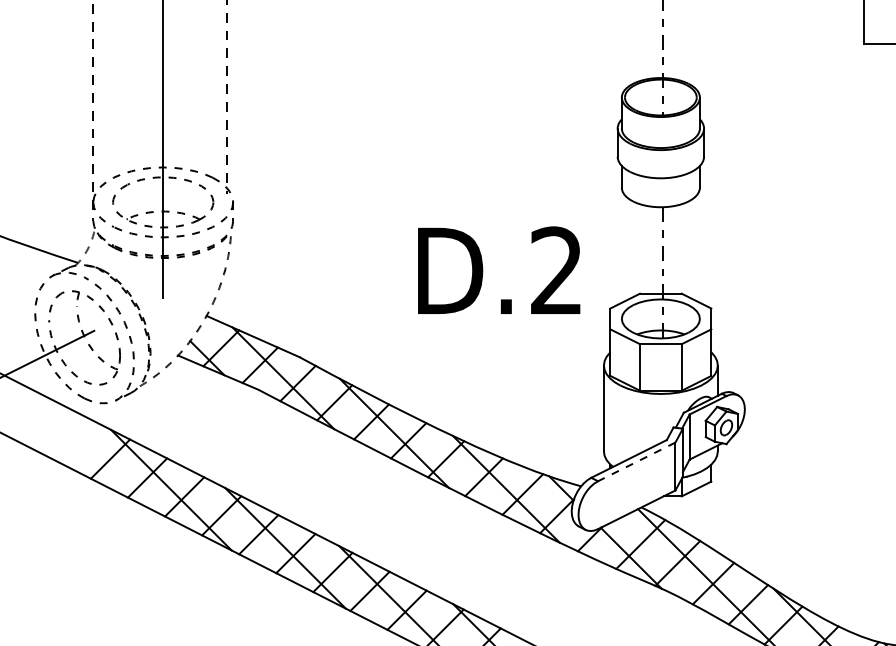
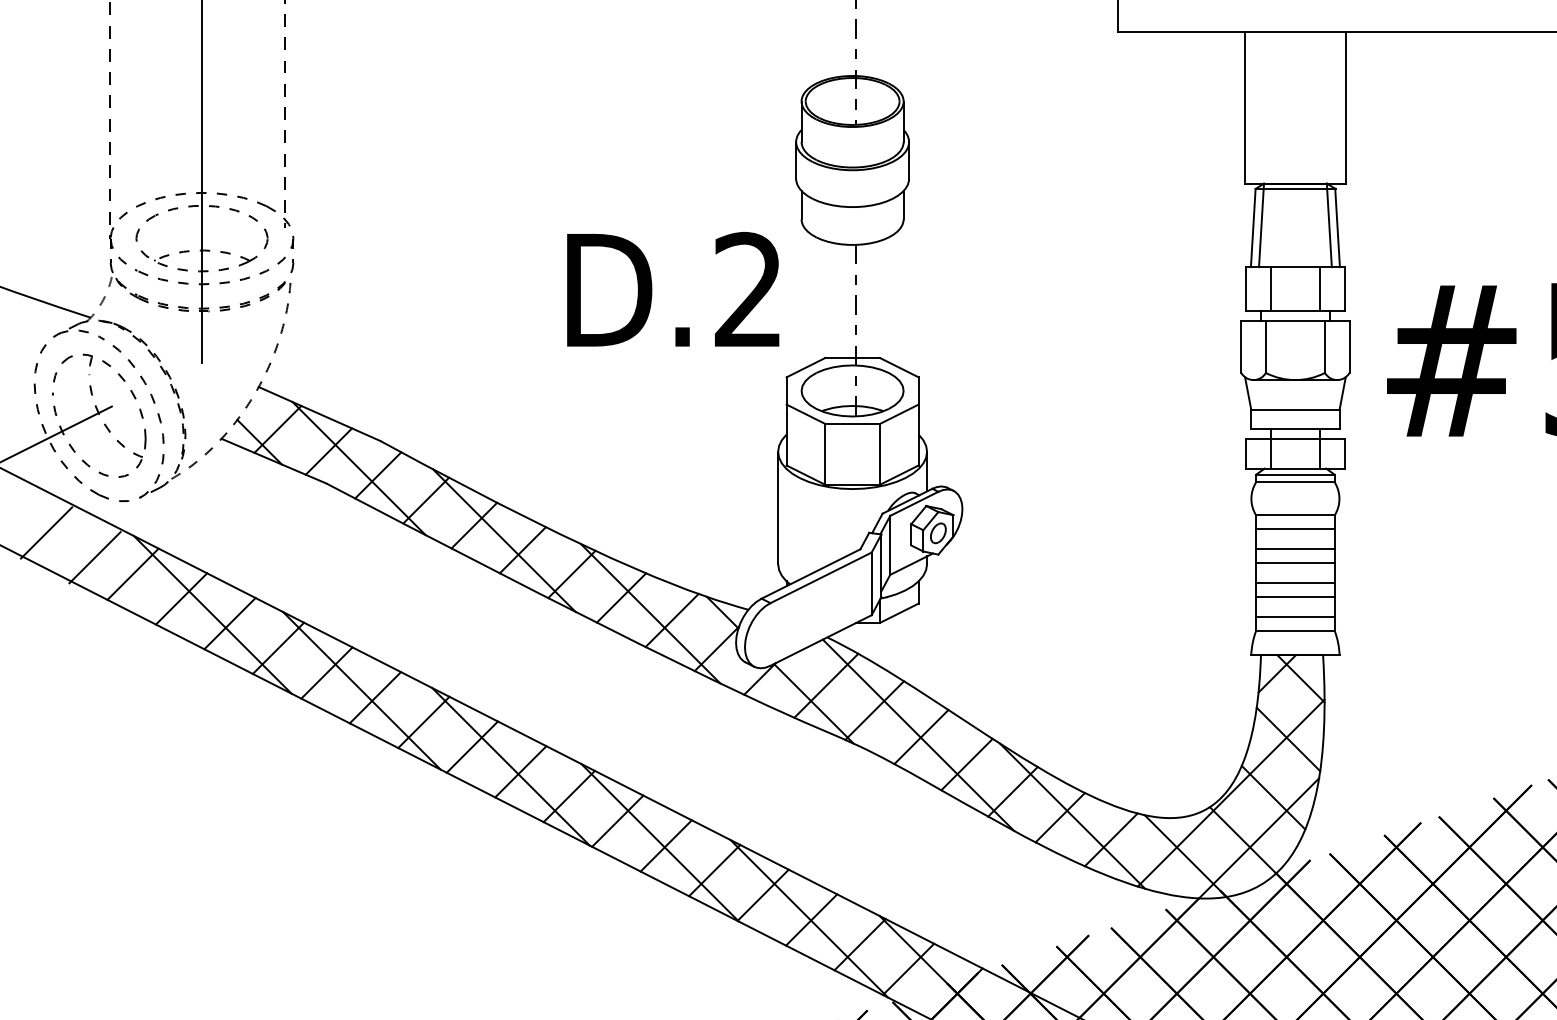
text: (499, 269) -> (673, 288), moved
line: (44, 427) -> (46, 532), added
line: (80, 446) -> (94, 557), added
line: (637, 461) -> (821, 577), dashed -> solid

